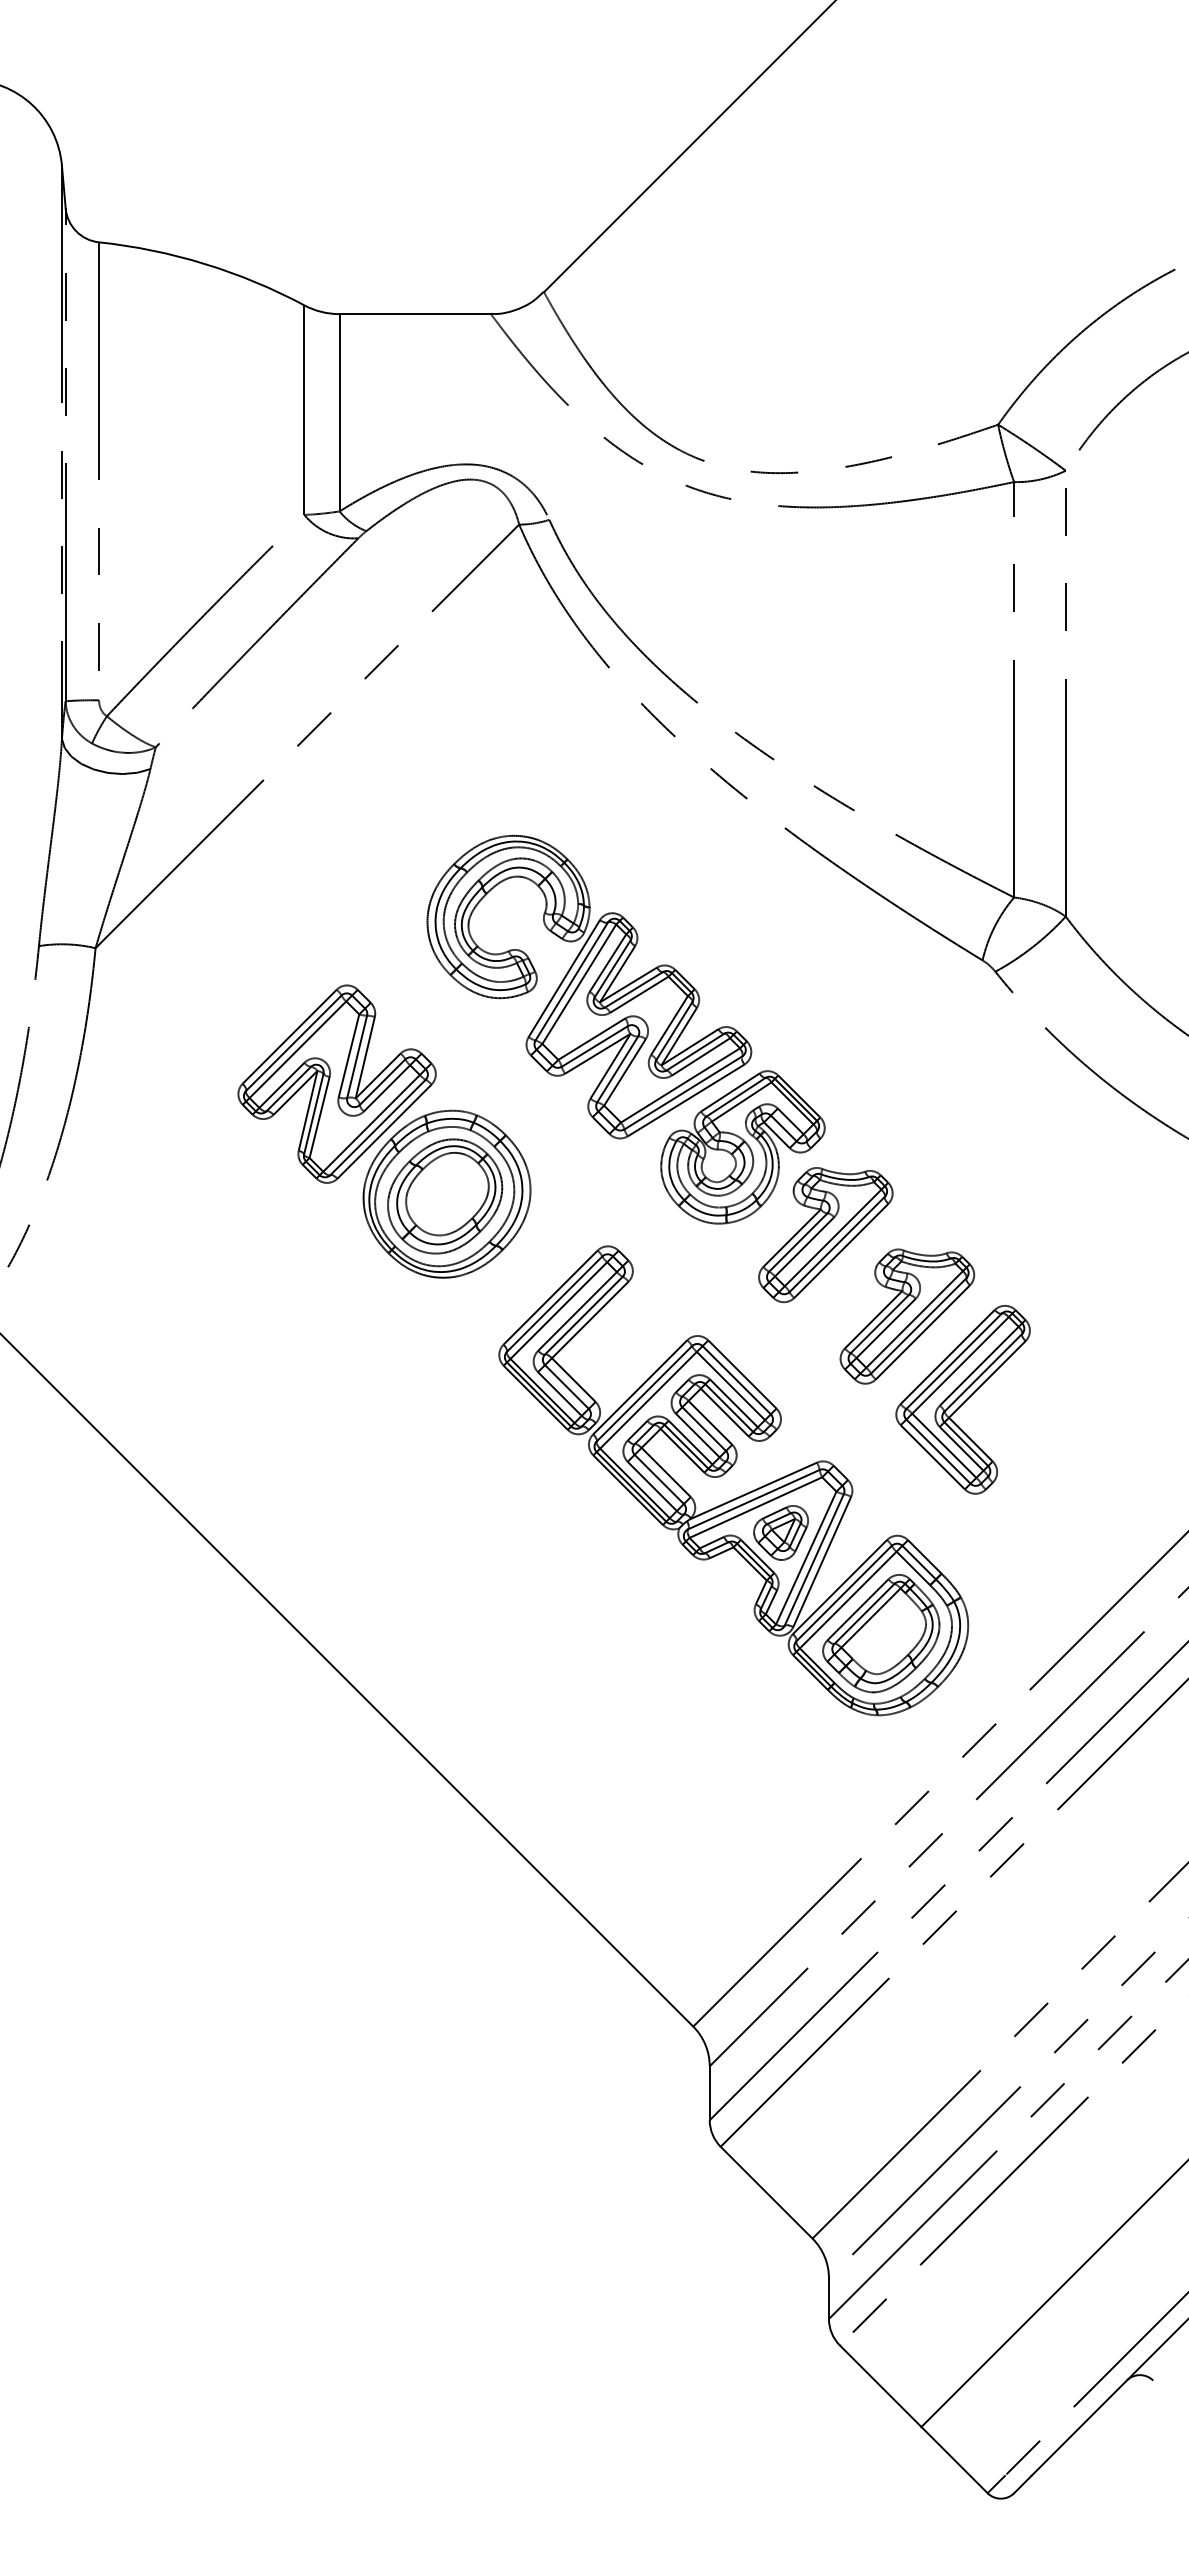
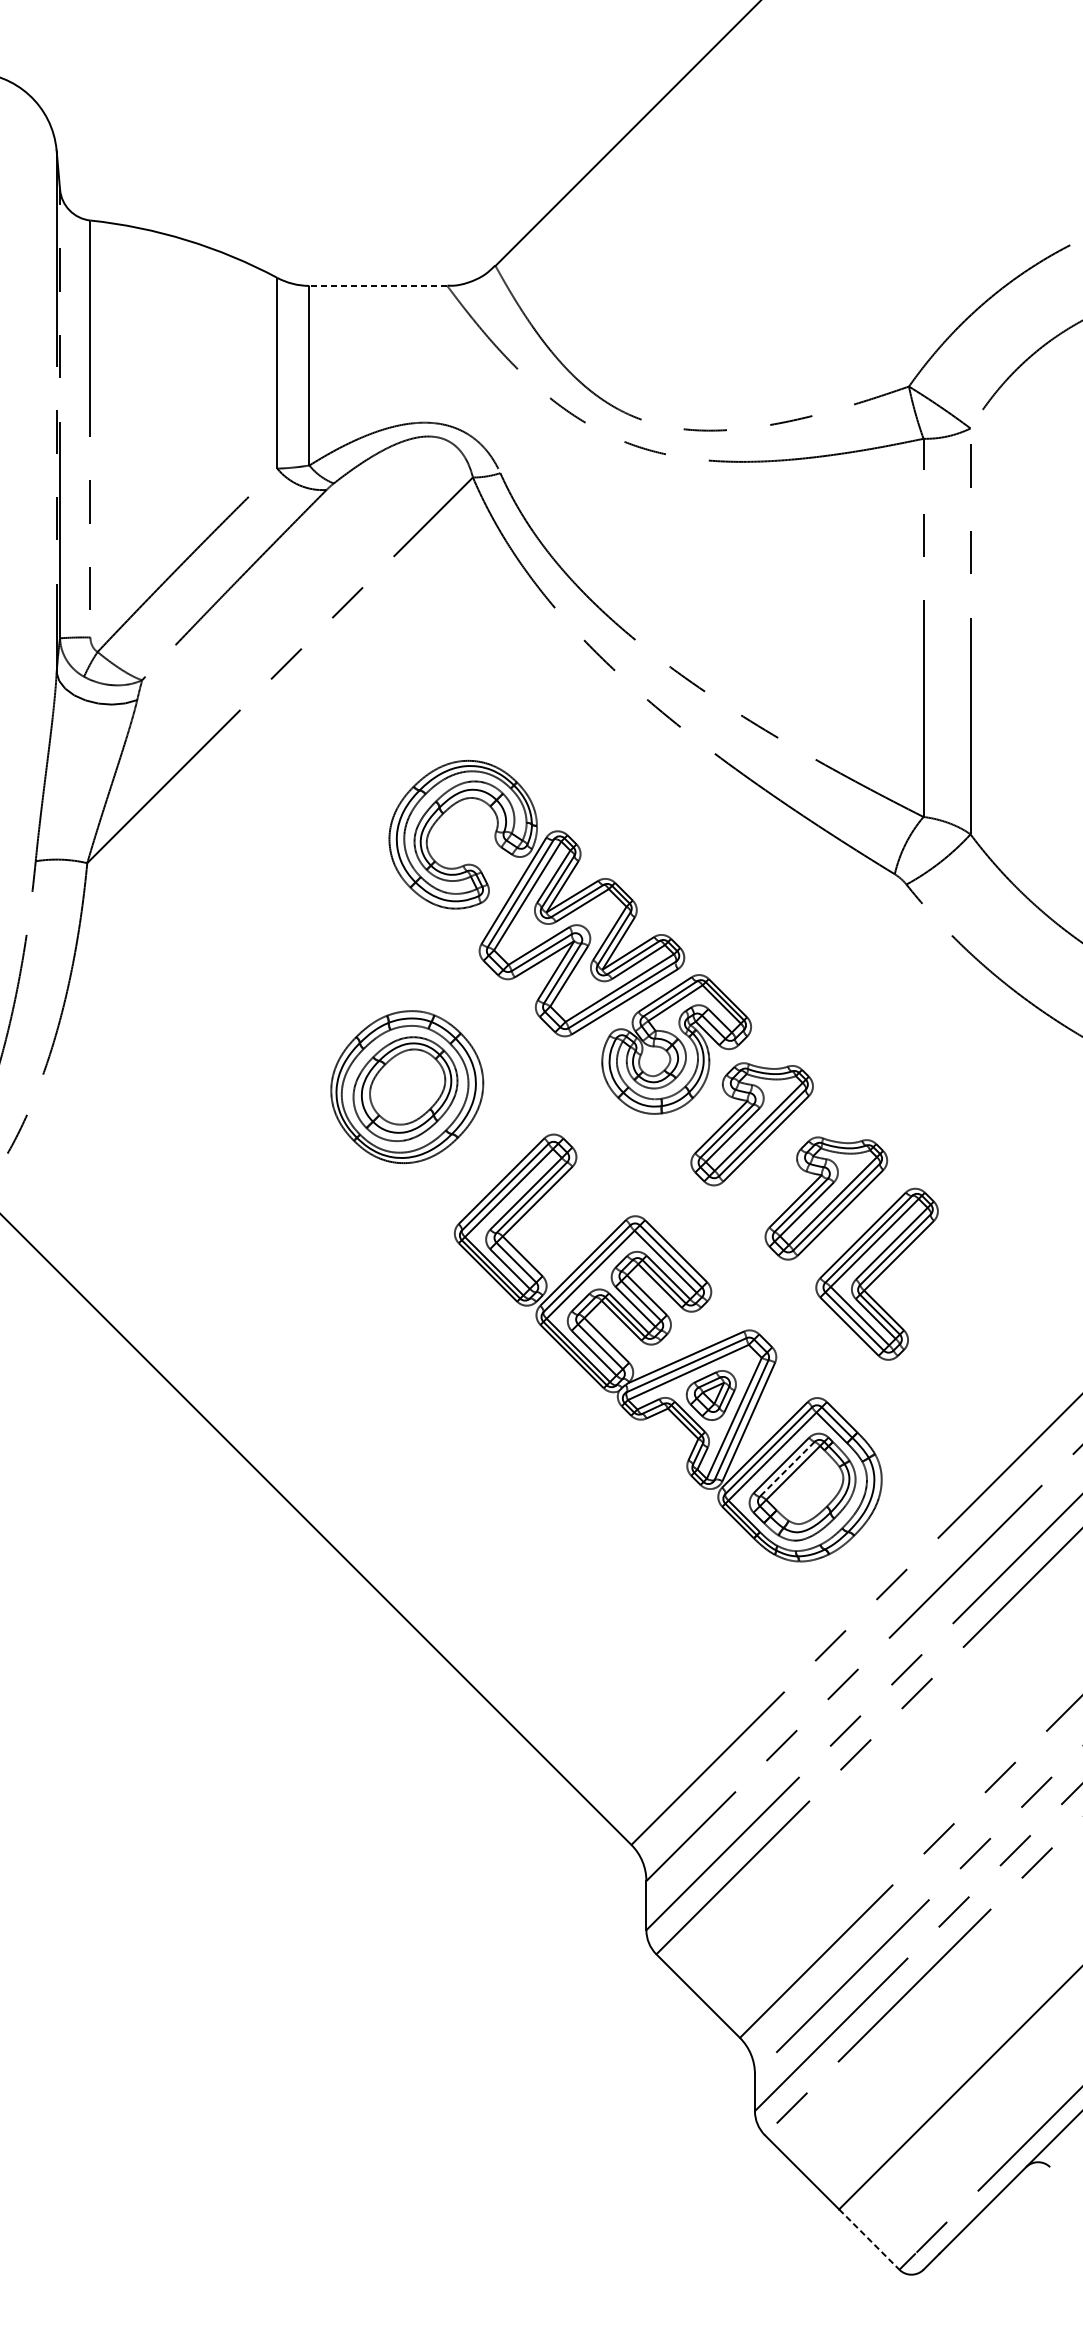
line: (415, 314) -> (378, 286), solid -> dashed
part: (336, 1083) -> (306, 986), removed
line: (864, 1614) -> (787, 1469), solid -> dashed
line: (954, 2460) -> (869, 2239), solid -> dashed

